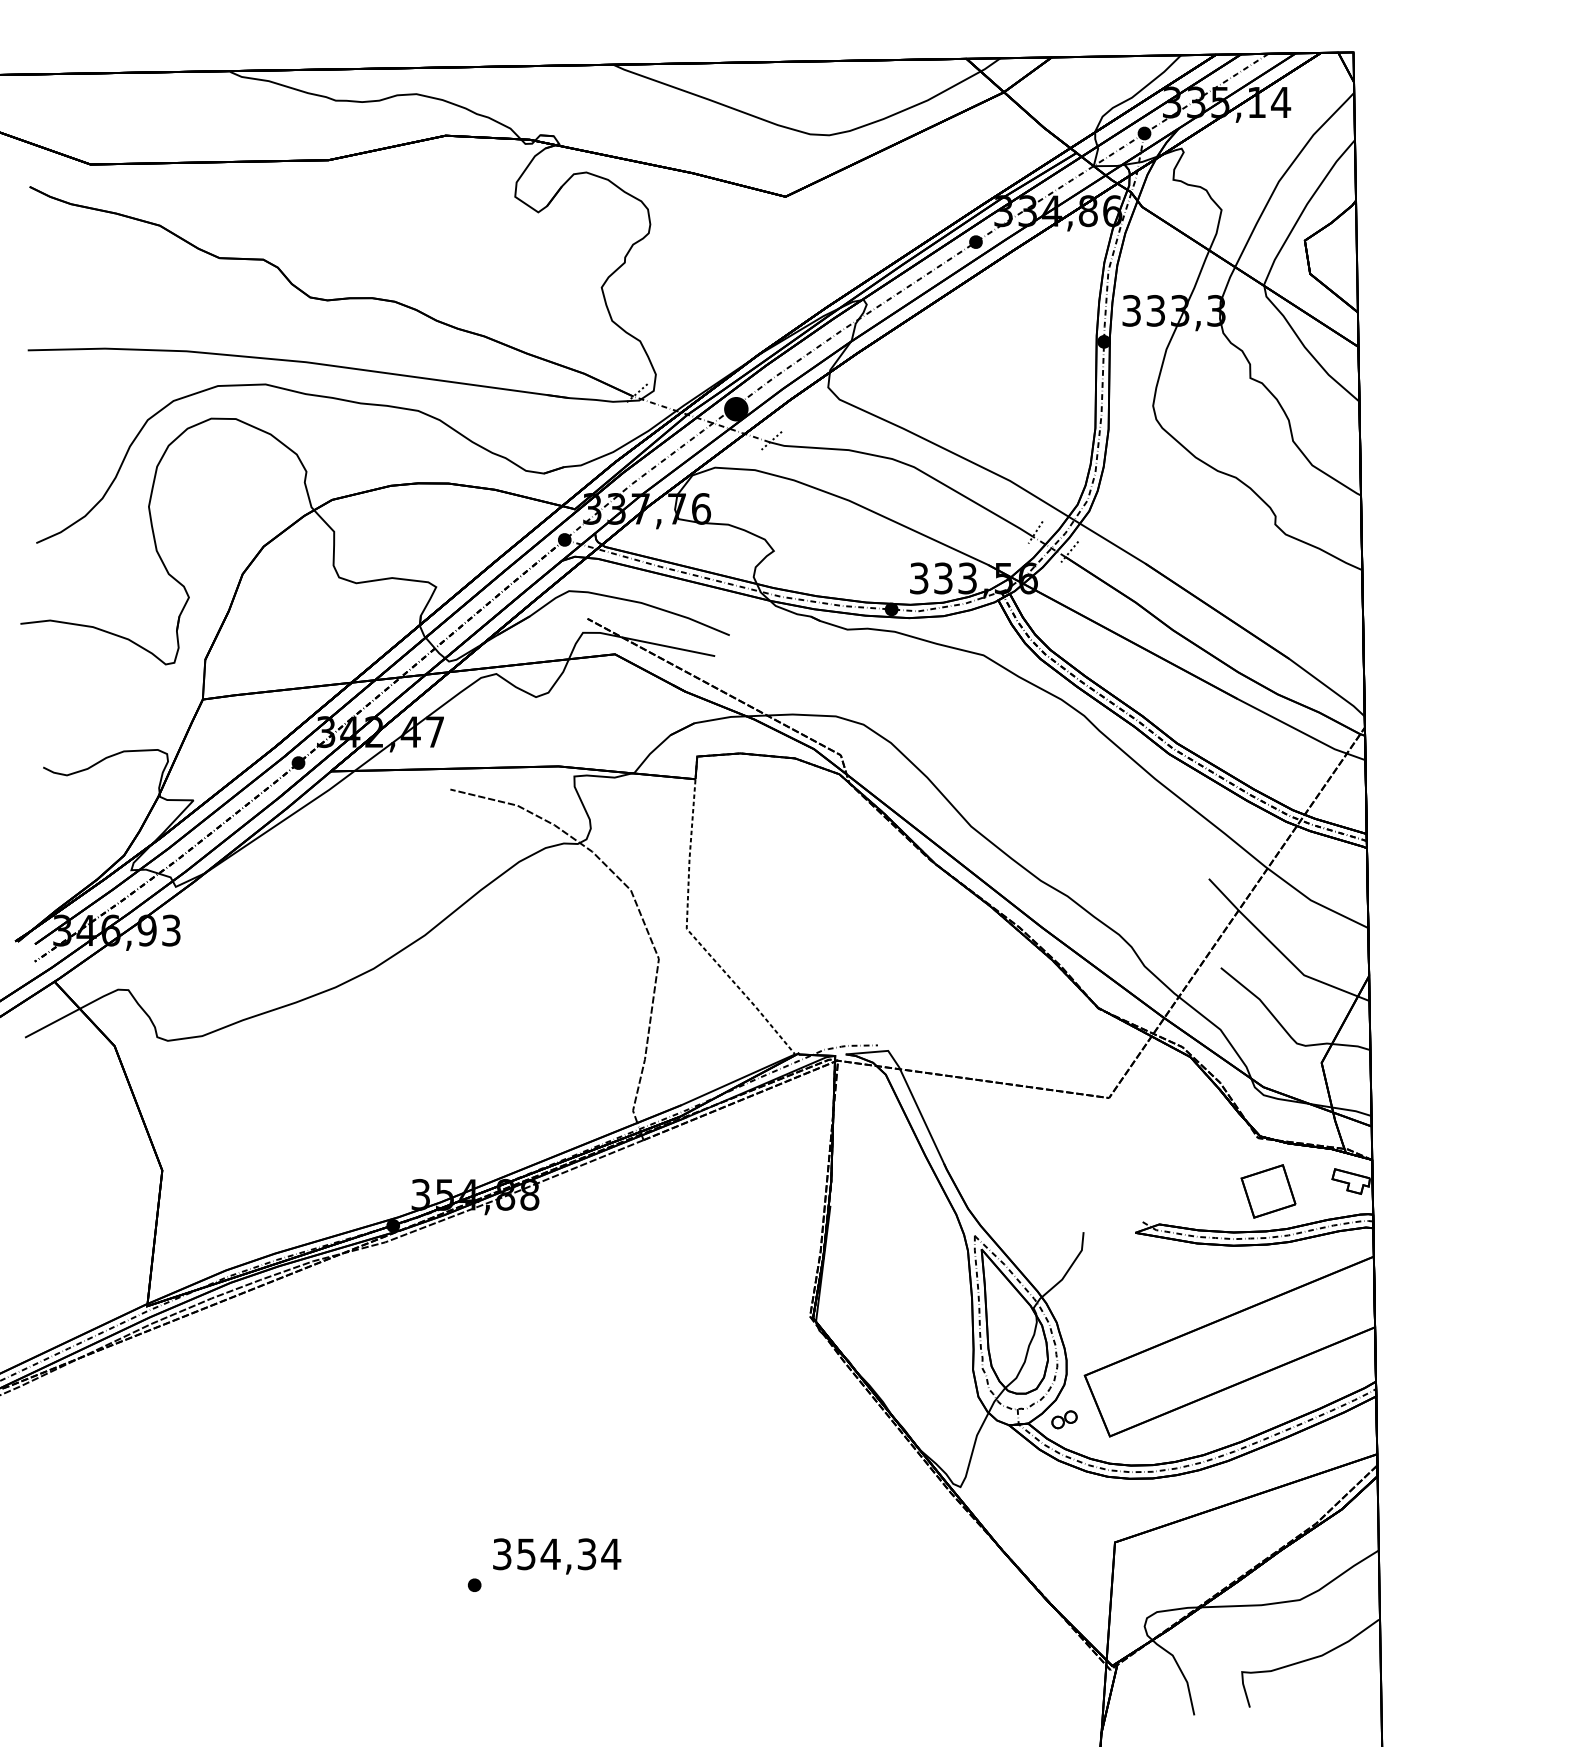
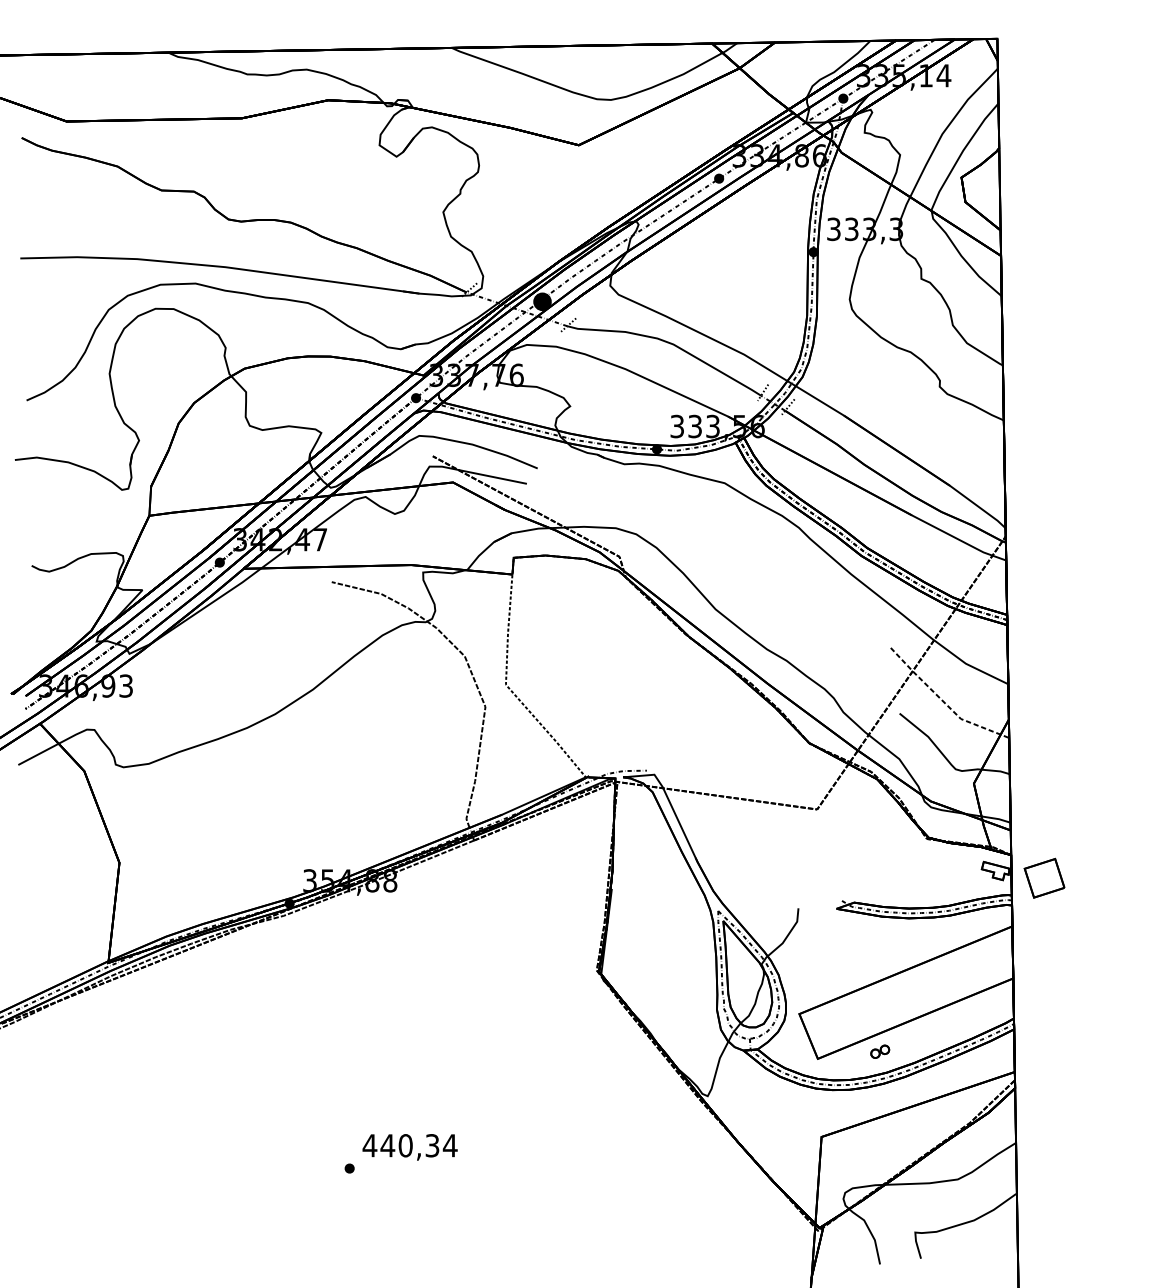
line: (1281, 952) -> (944, 702), solid -> dashed
part: (1268, 1191) -> (1044, 878), moved
part: (1064, 1419) -> (880, 1051), moved
text: (526, 1554) -> (387, 1145), 354,34 -> 440,34

